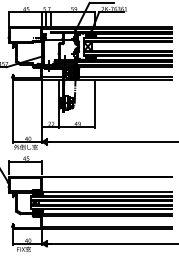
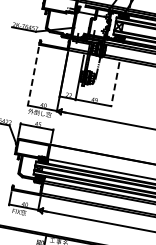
line: (95, 105) -> (115, 85), solid -> dashed
line: (12, 112) -> (33, 76), solid -> dashed

